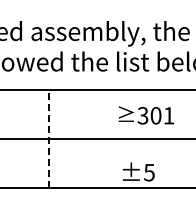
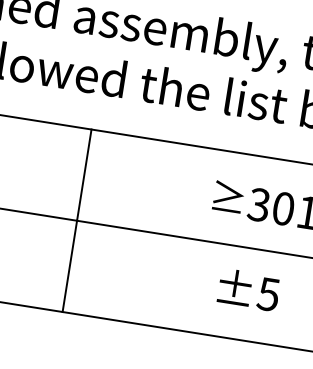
line: (49, 139) -> (77, 221), dashed -> solid
text: (138, 171) -> (248, 289), moved

